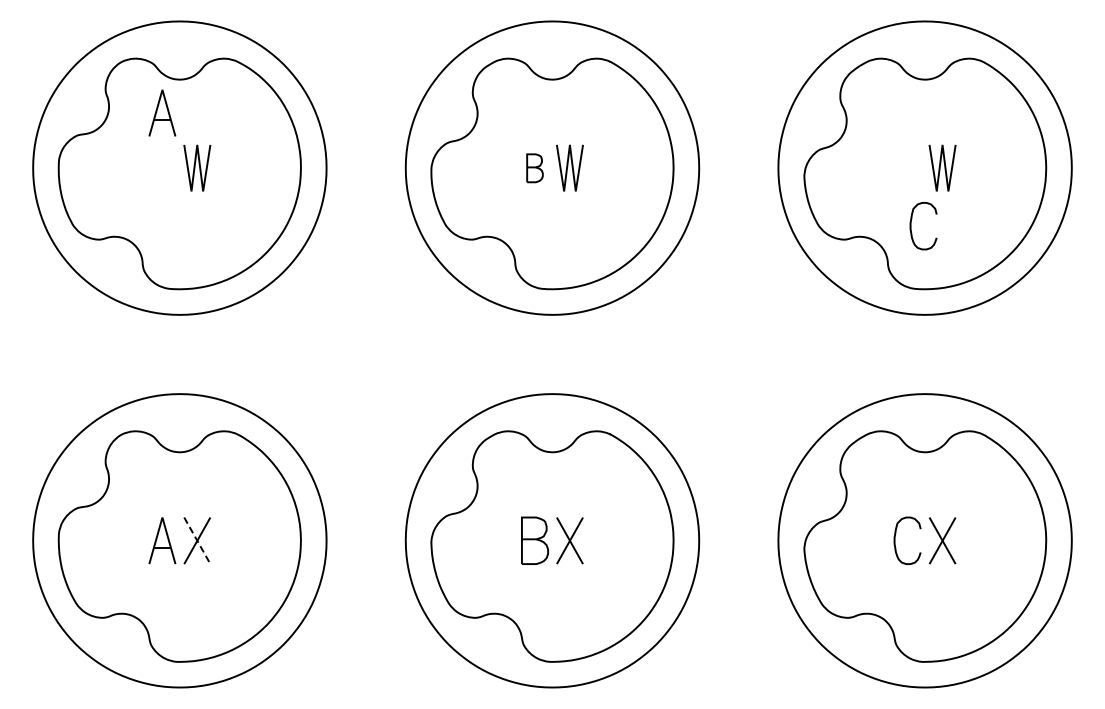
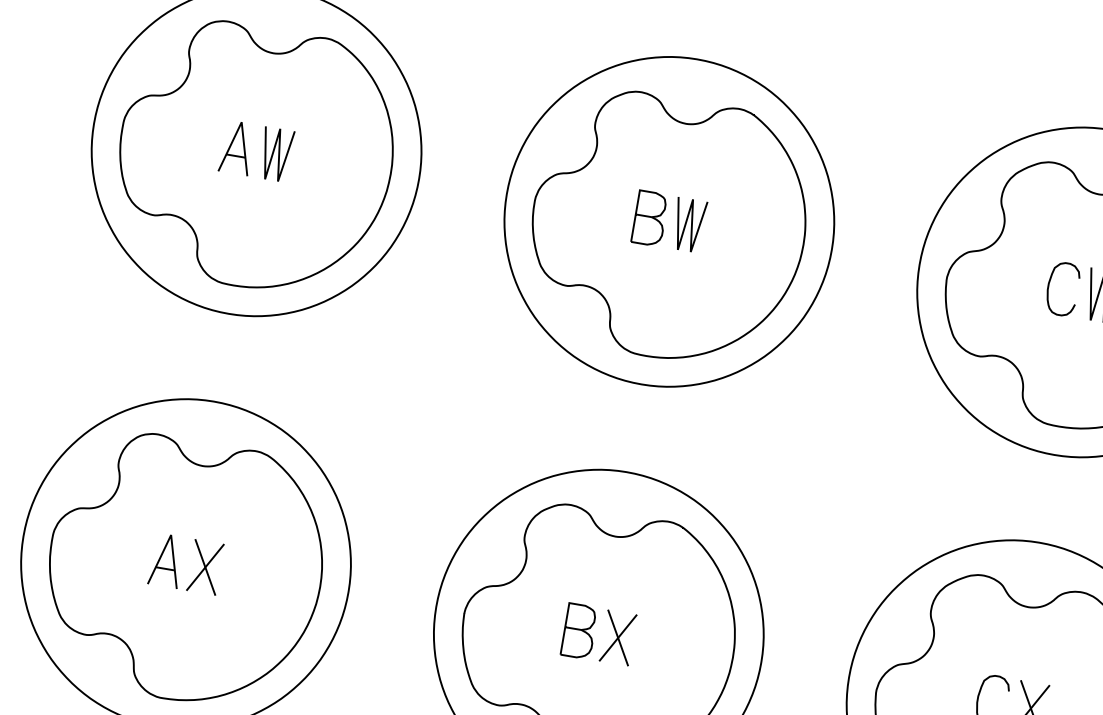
part: (162, 112) -> (237, 147), moved
part: (534, 168) -> (649, 218), size x1.67
curve: (911, 226) -> (1049, 287), moved
line: (197, 540) -> (205, 567), dashed -> solid

